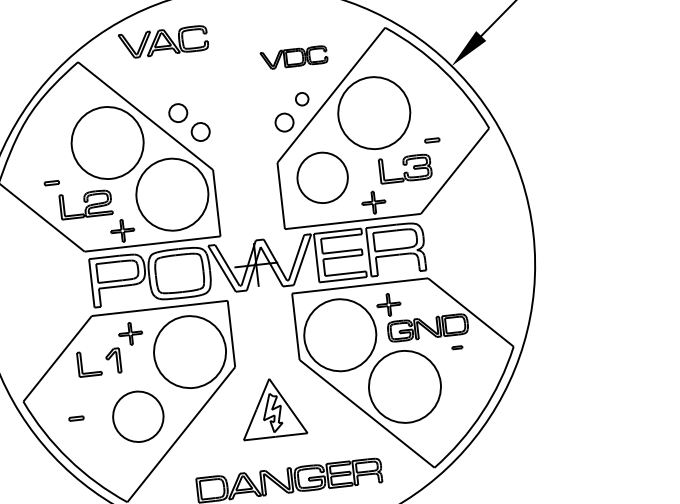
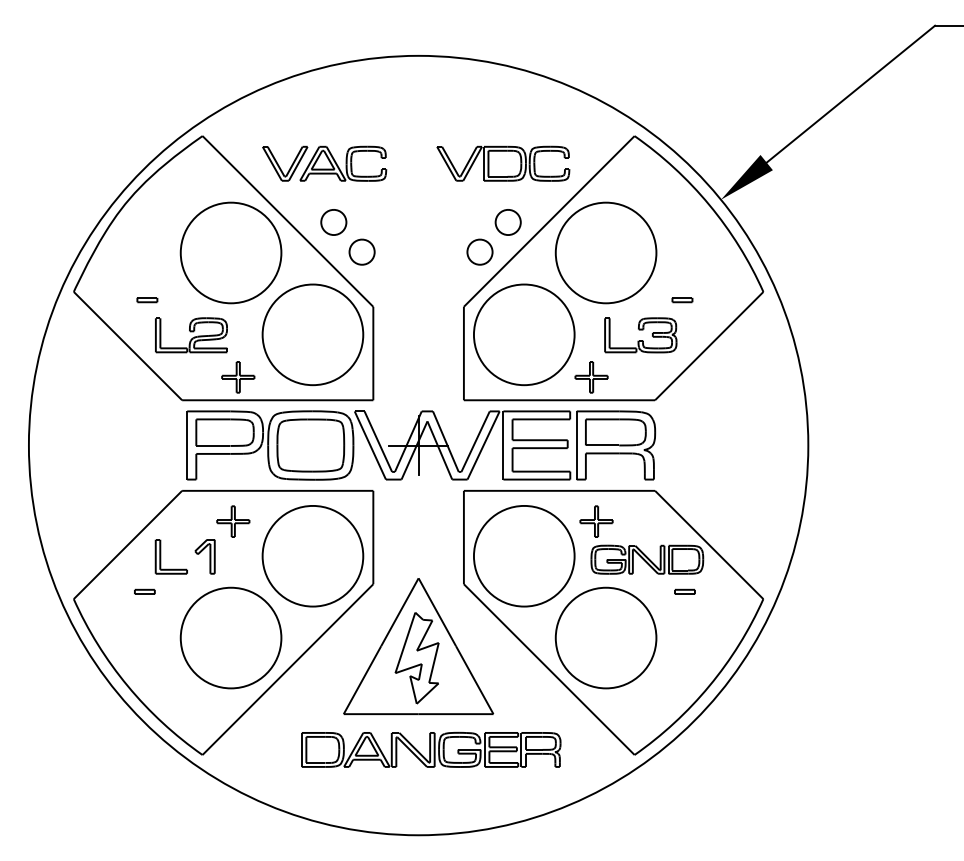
part: (163, 42) -> (324, 163), moved
part: (294, 57) -> (503, 163), size x1.43
part: (301, 99) -> (507, 222), size x1.43
part: (322, 177) -> (524, 334), size x1.43
part: (457, 347) -> (684, 591), size x1.43
part: (272, 407) -> (418, 646), size x1.67
part: (137, 416) -> (230, 637), size x1.43
part: (76, 418) -> (144, 591), moved

